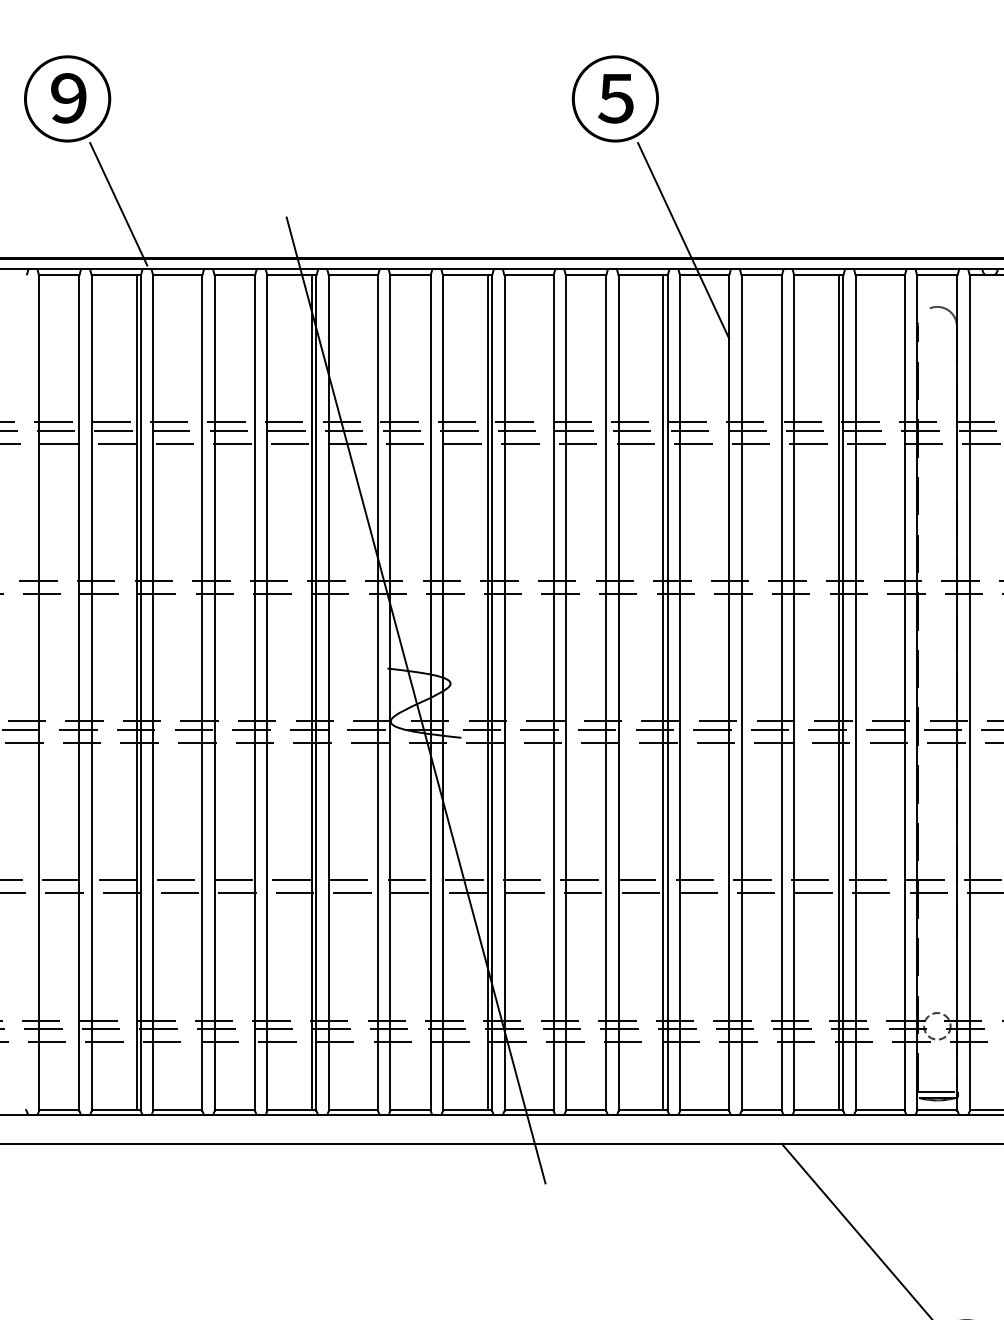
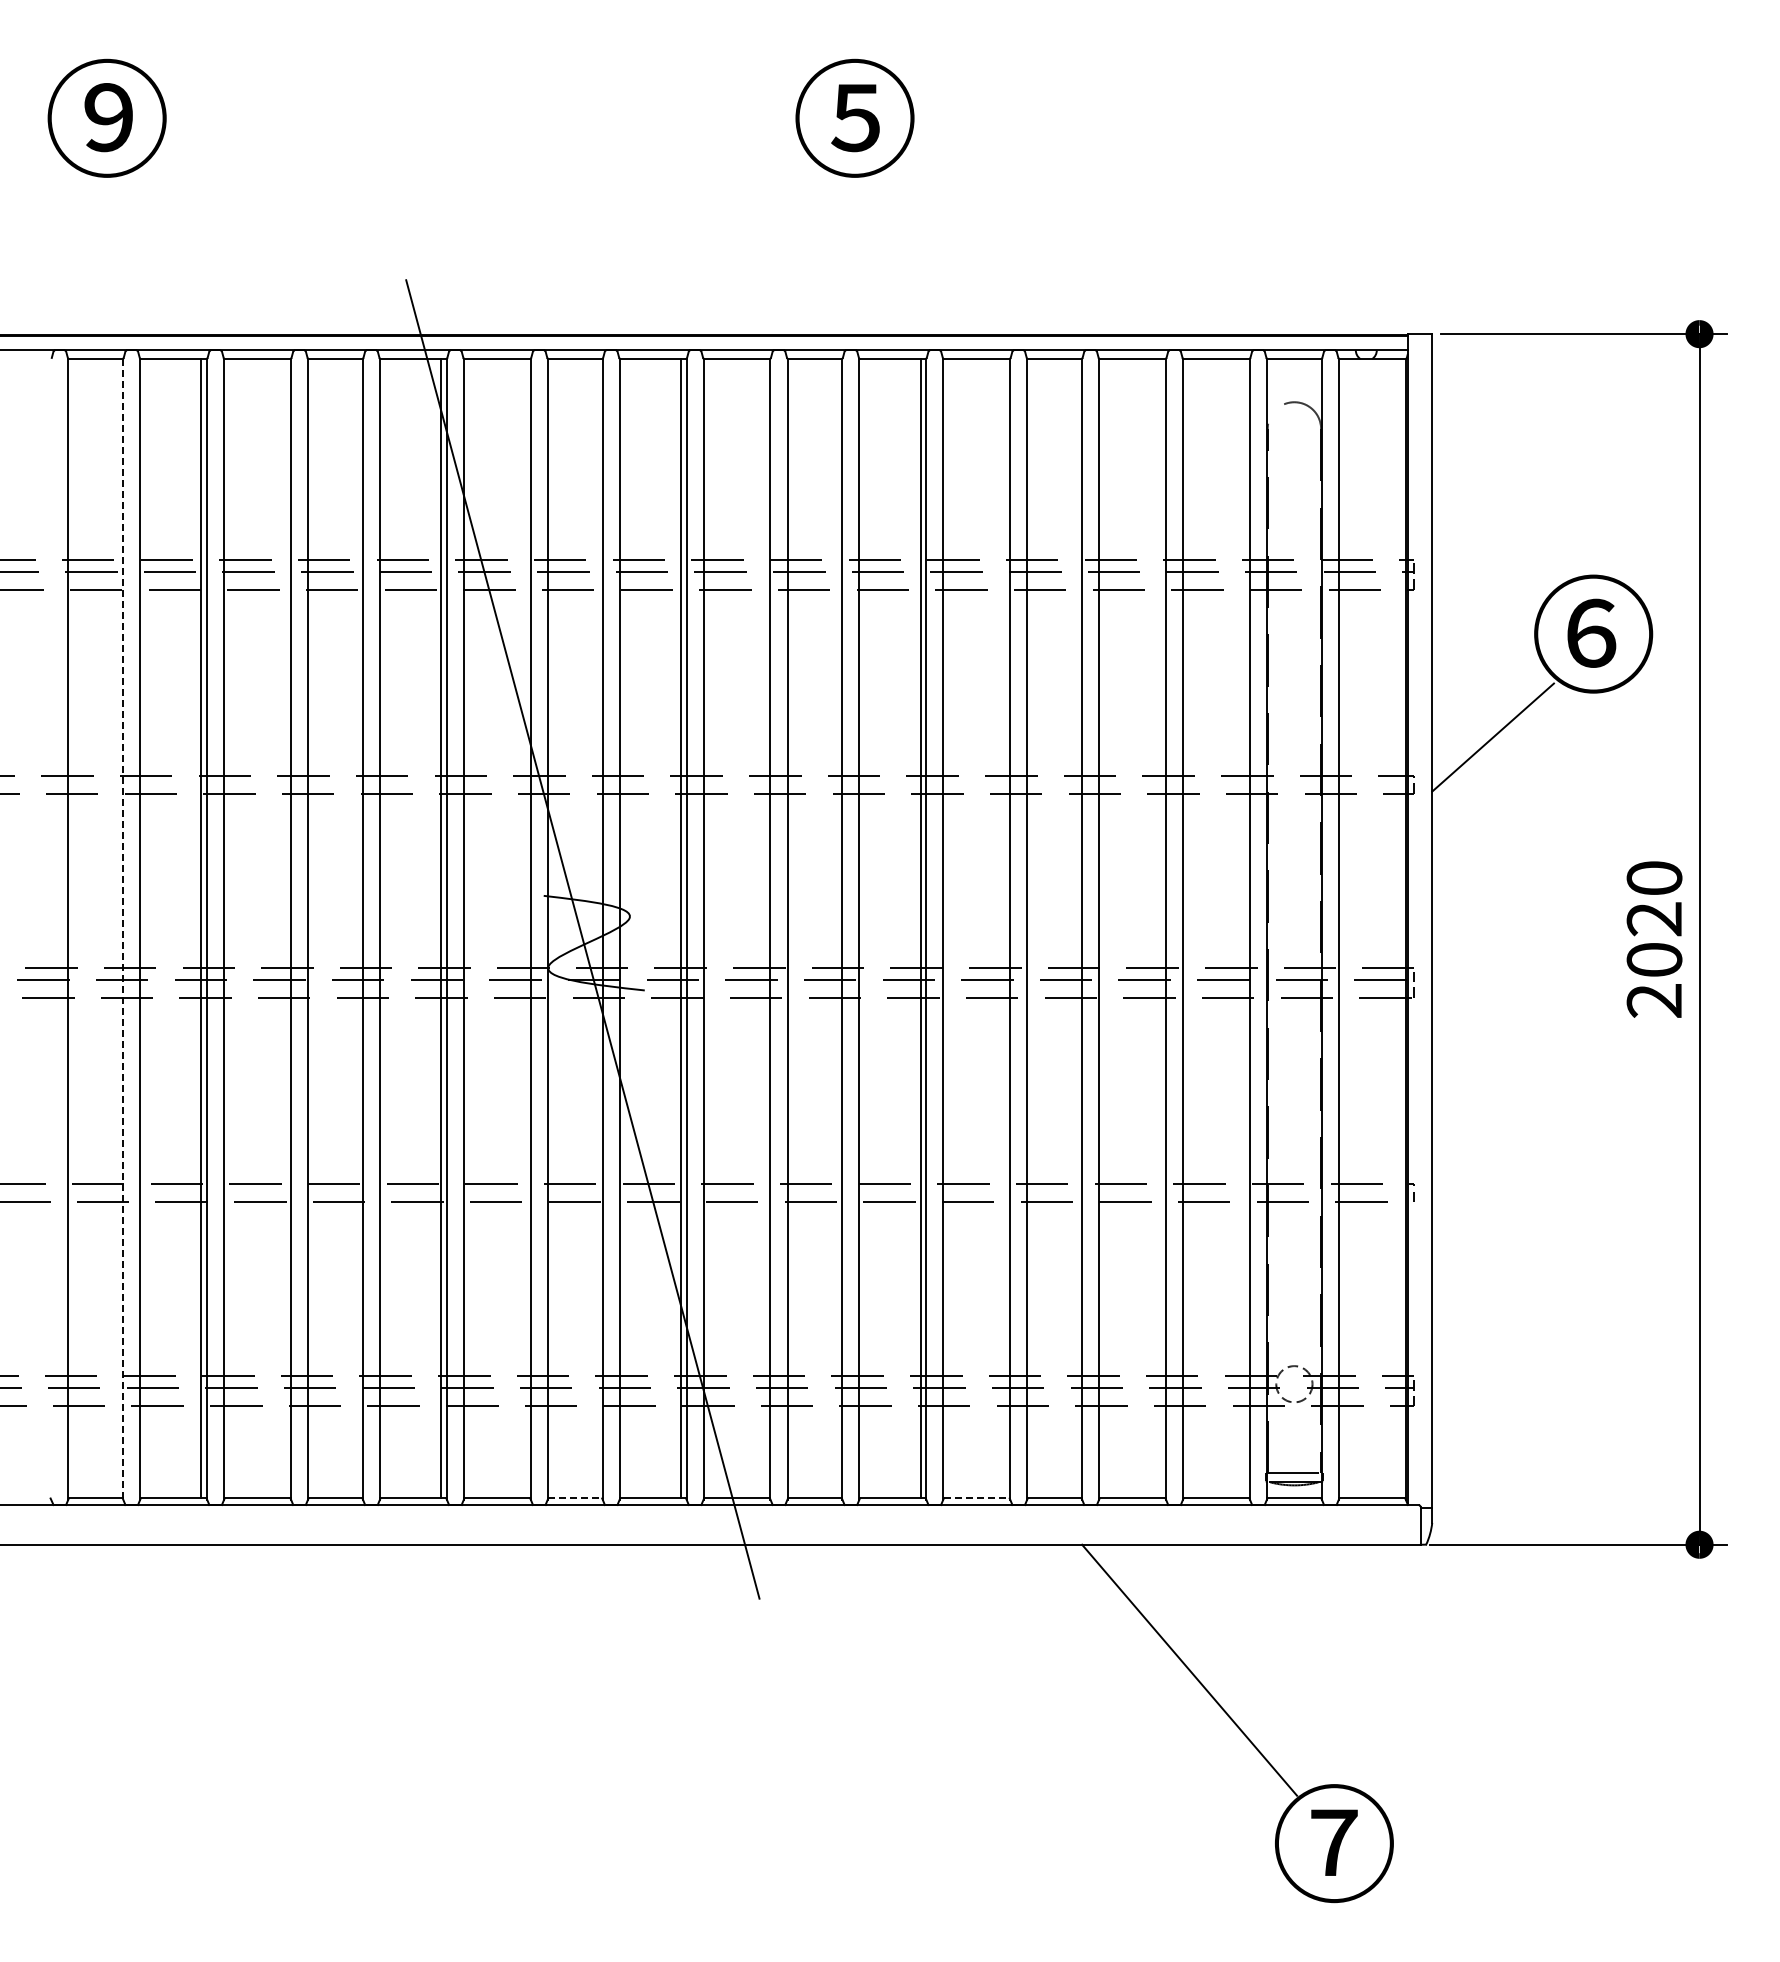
line: (118, 203) -> (176, 261), removed
line: (683, 240) -> (947, 311), removed
line: (839, 692) -> (1160, 928), removed
line: (79, 693) -> (123, 929), solid -> dashed
line: (410, 1110) -> (575, 1498), solid -> dashed
line: (704, 1110) -> (976, 1498), solid -> dashed

